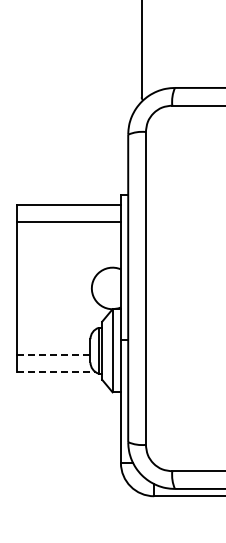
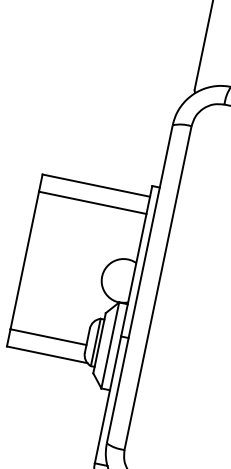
line: (53, 354) -> (48, 336), dashed -> solid
line: (55, 371) -> (46, 354), dashed -> solid

